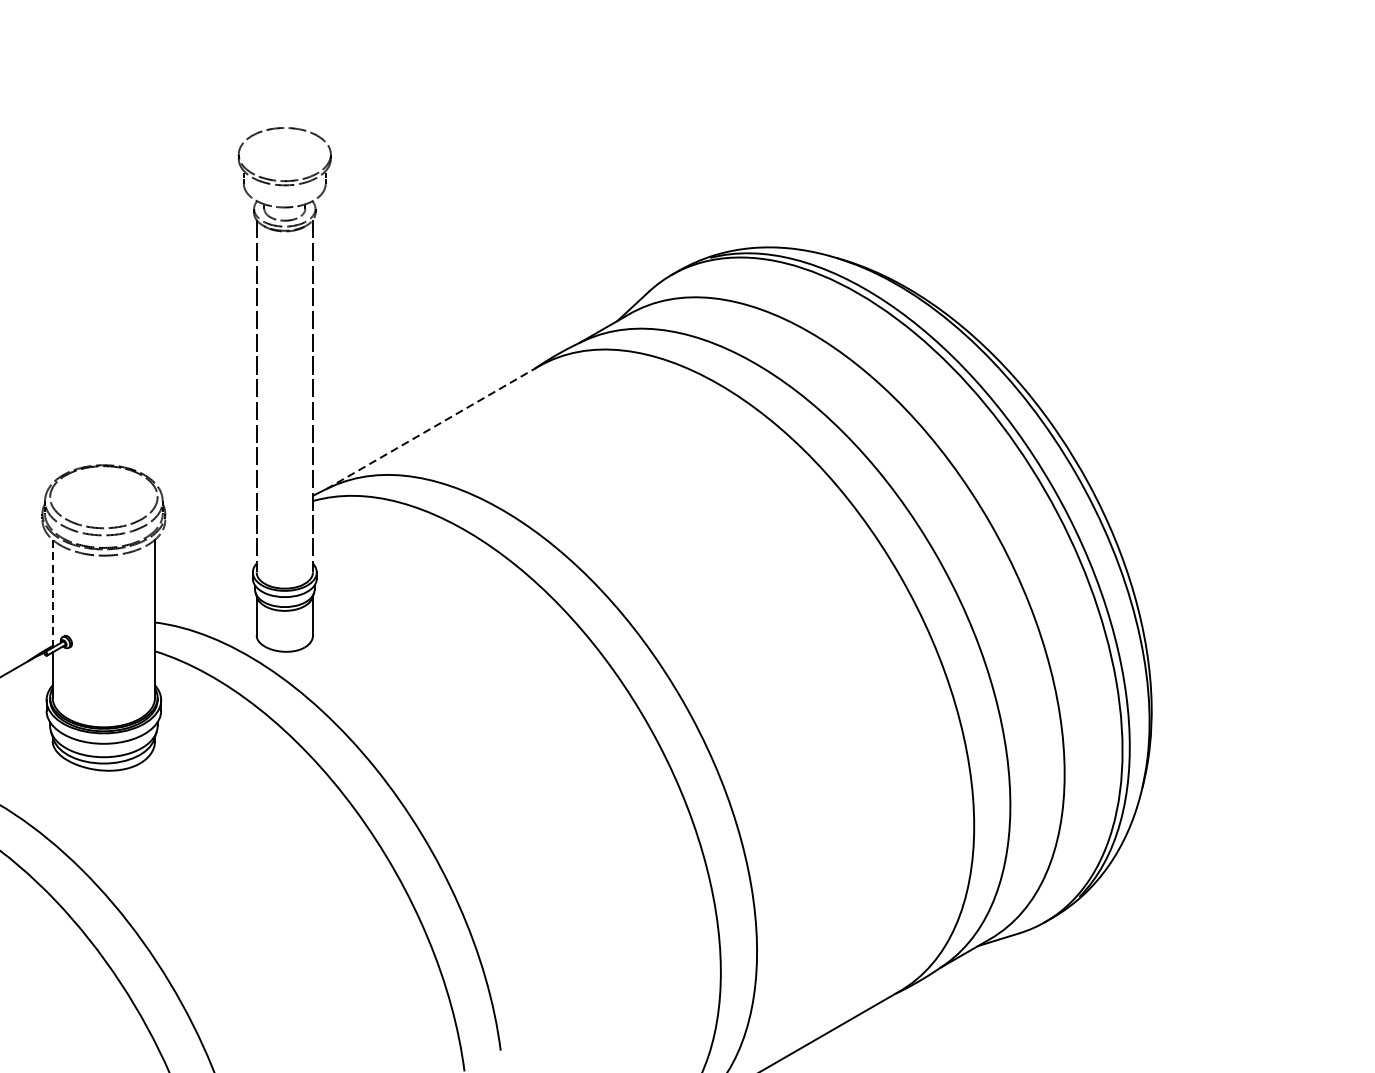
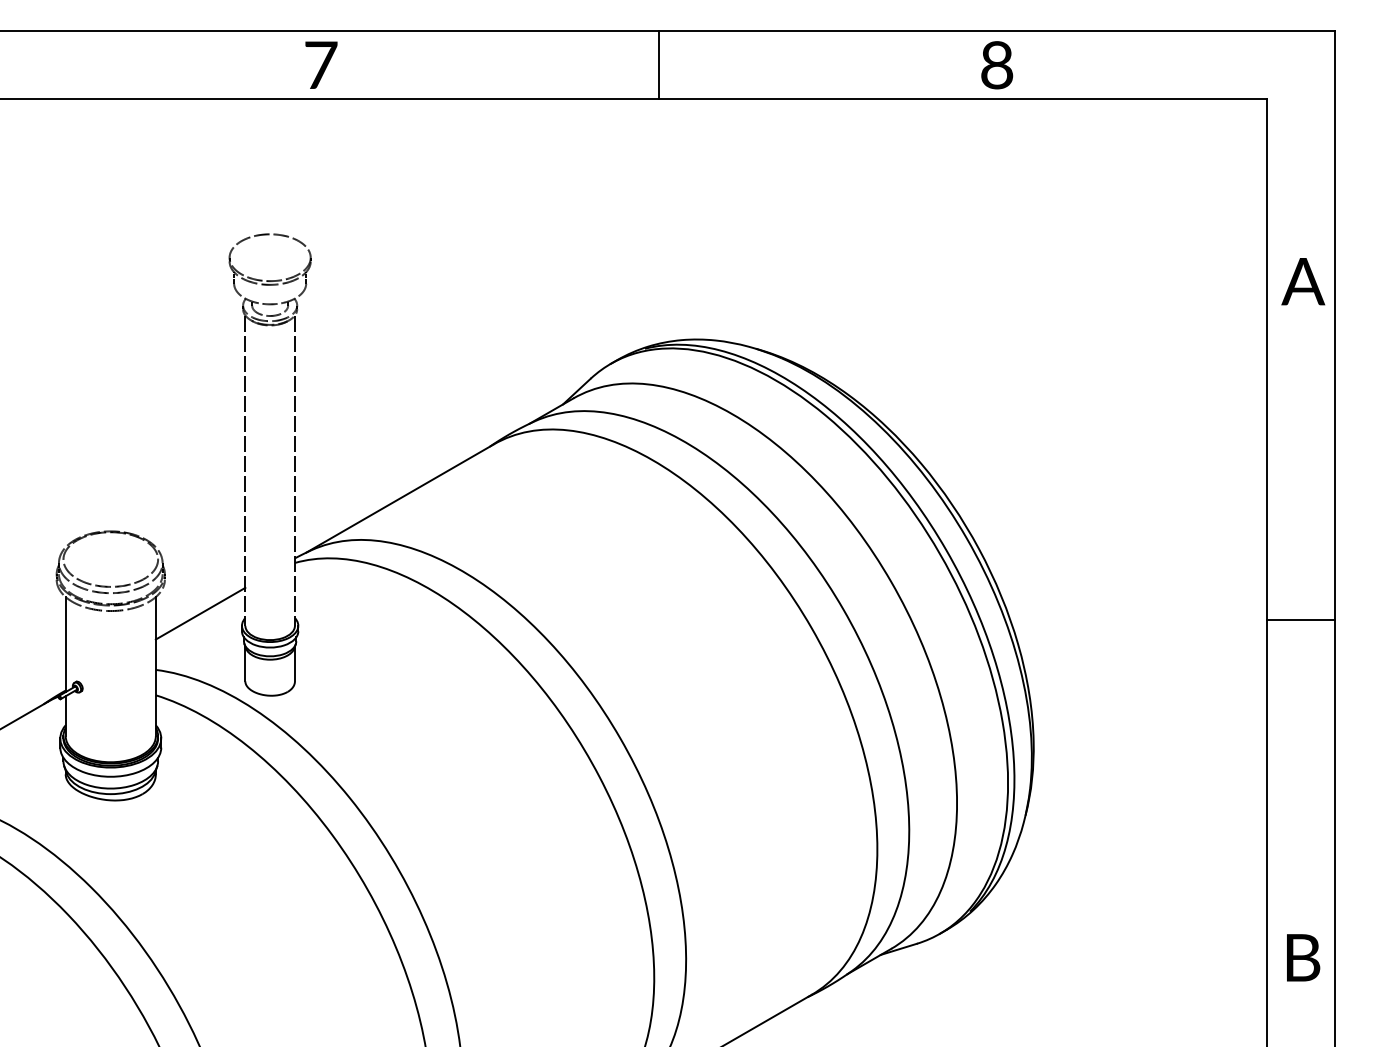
line: (432, 427) -> (400, 498), dashed -> solid
line: (205, 558) -> (200, 613), added
line: (52, 593) -> (65, 644), dashed -> solid

